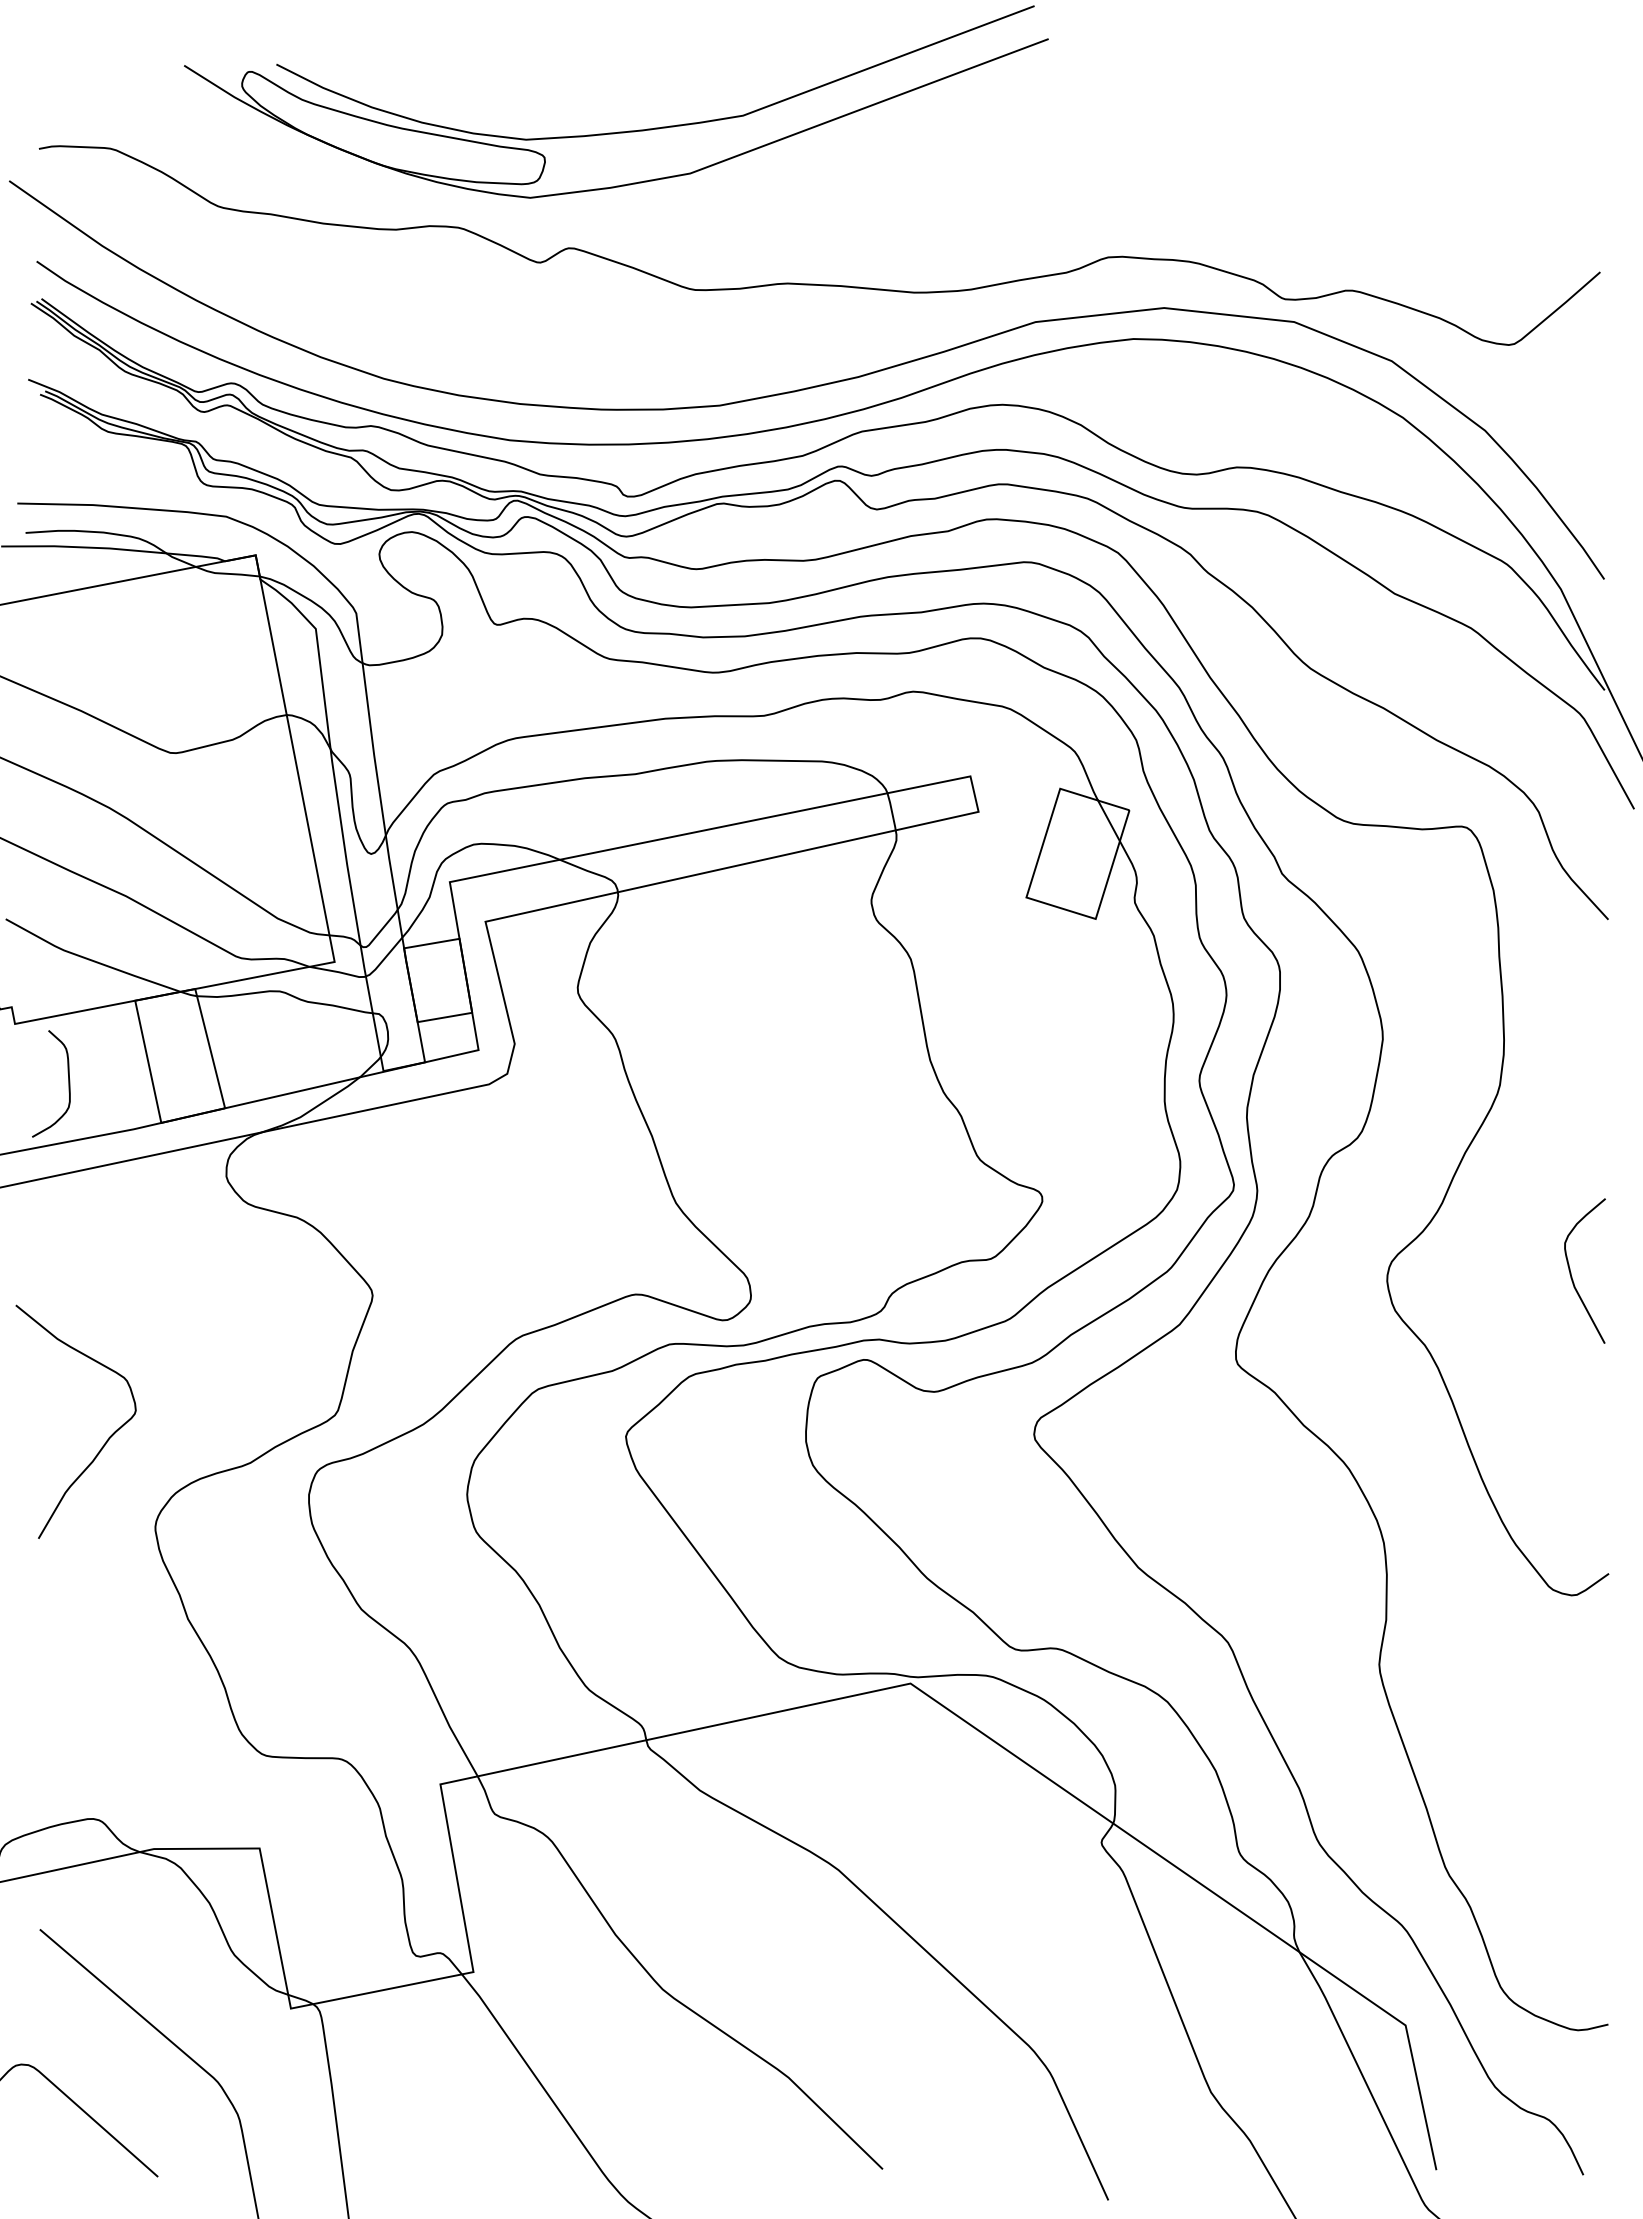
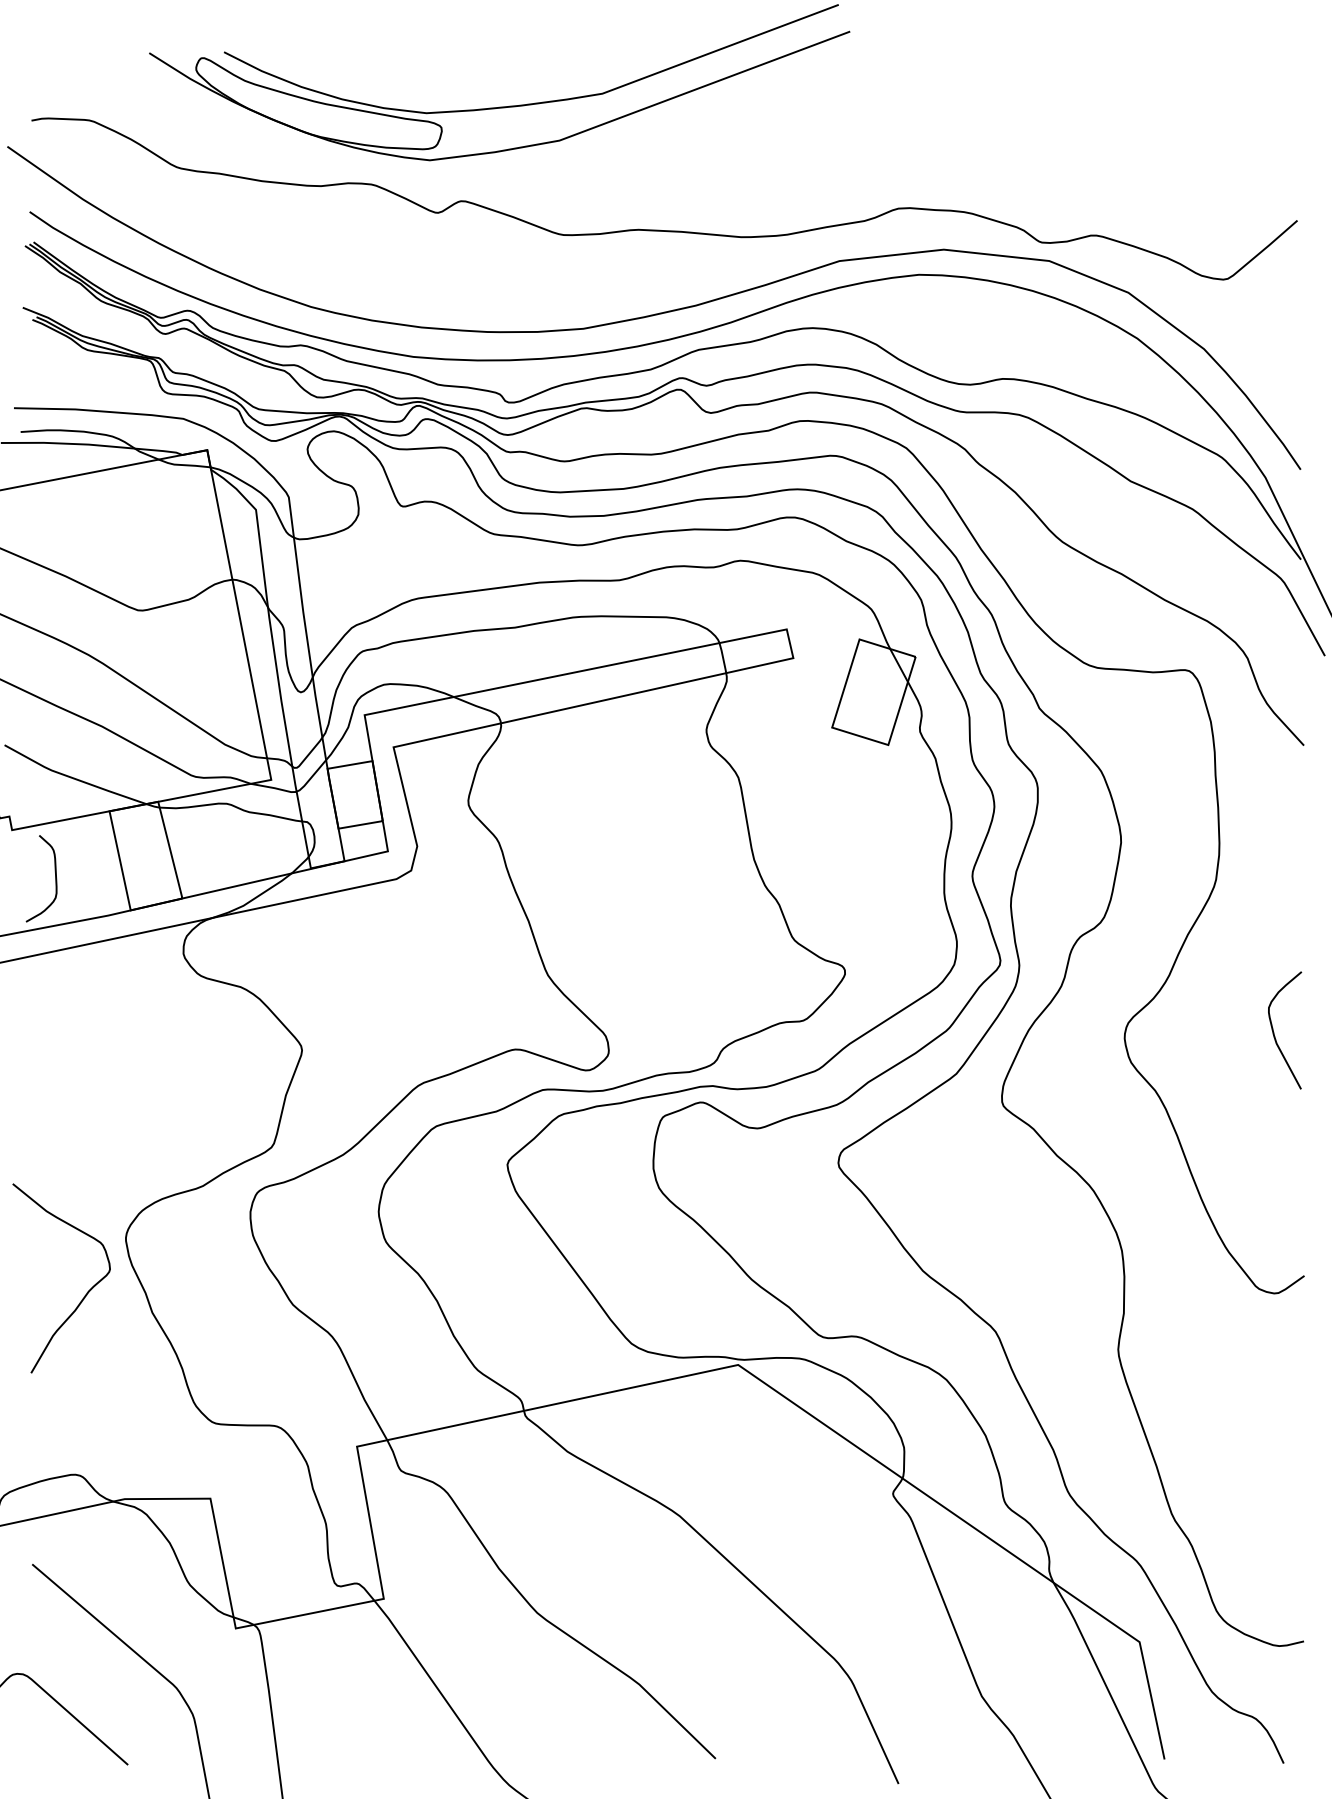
curve: (105, 1441) -> (85, 1294), moved

